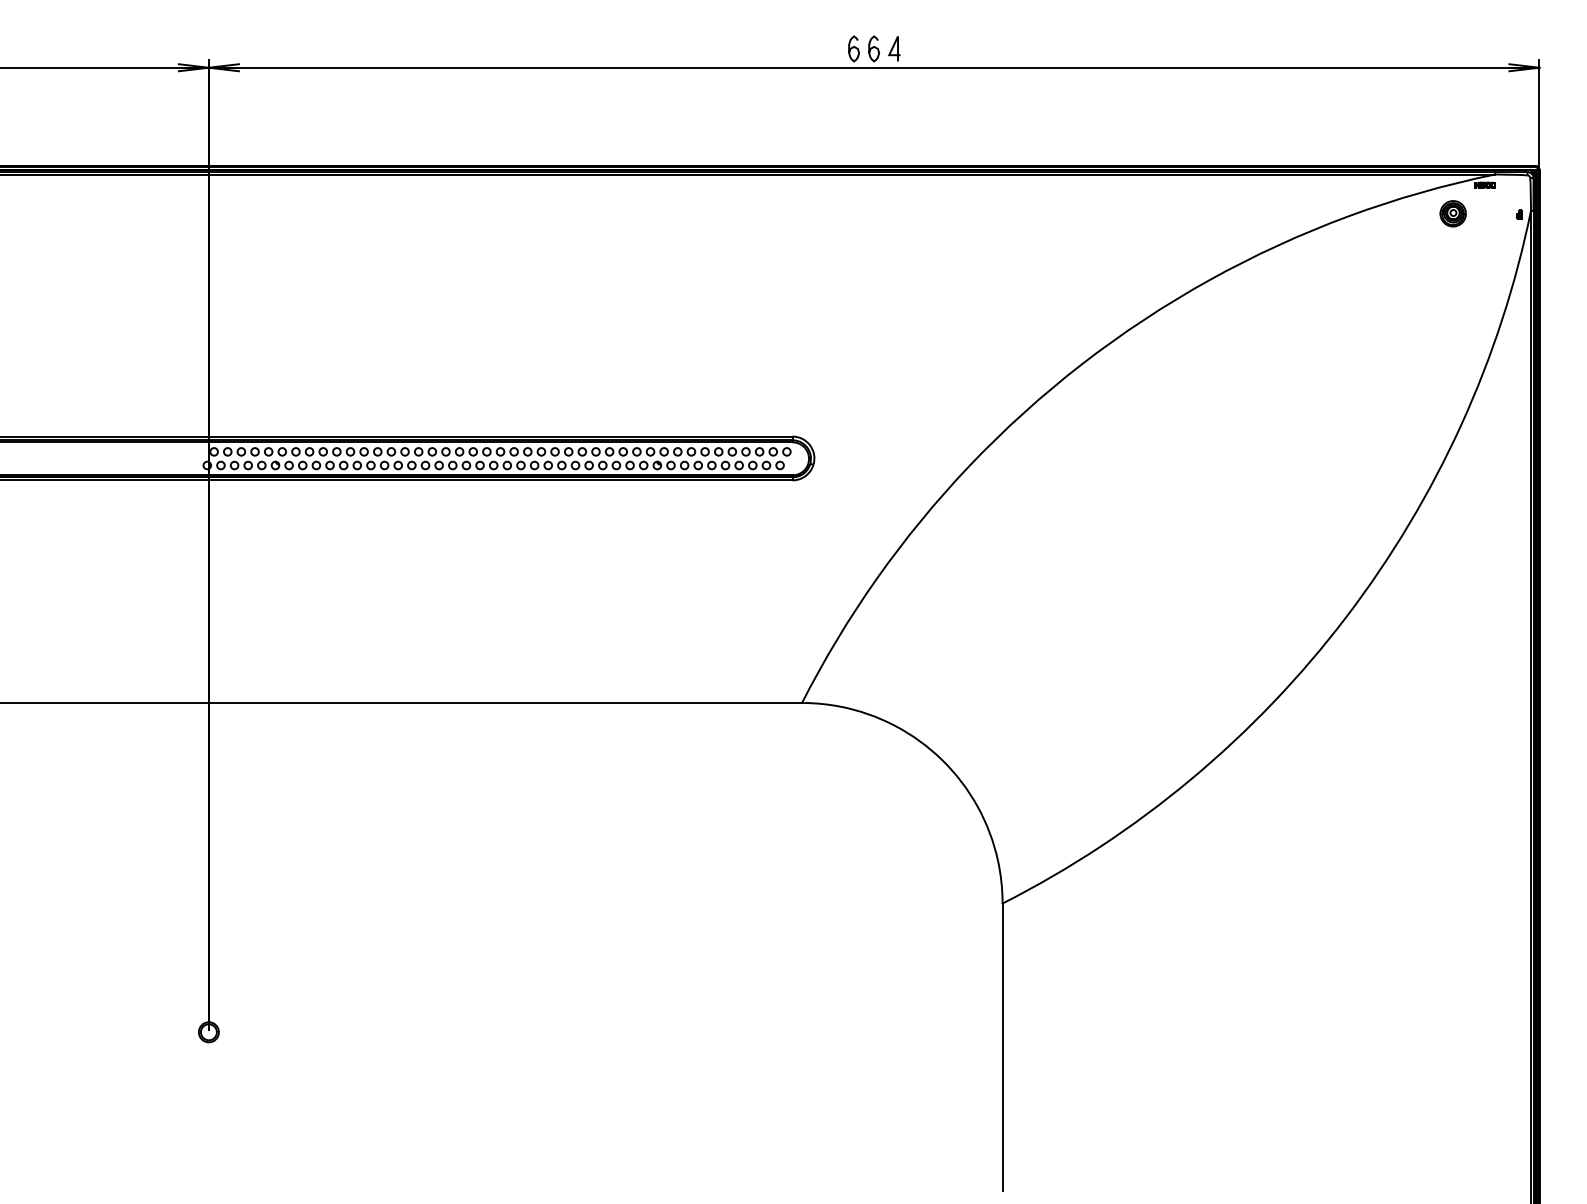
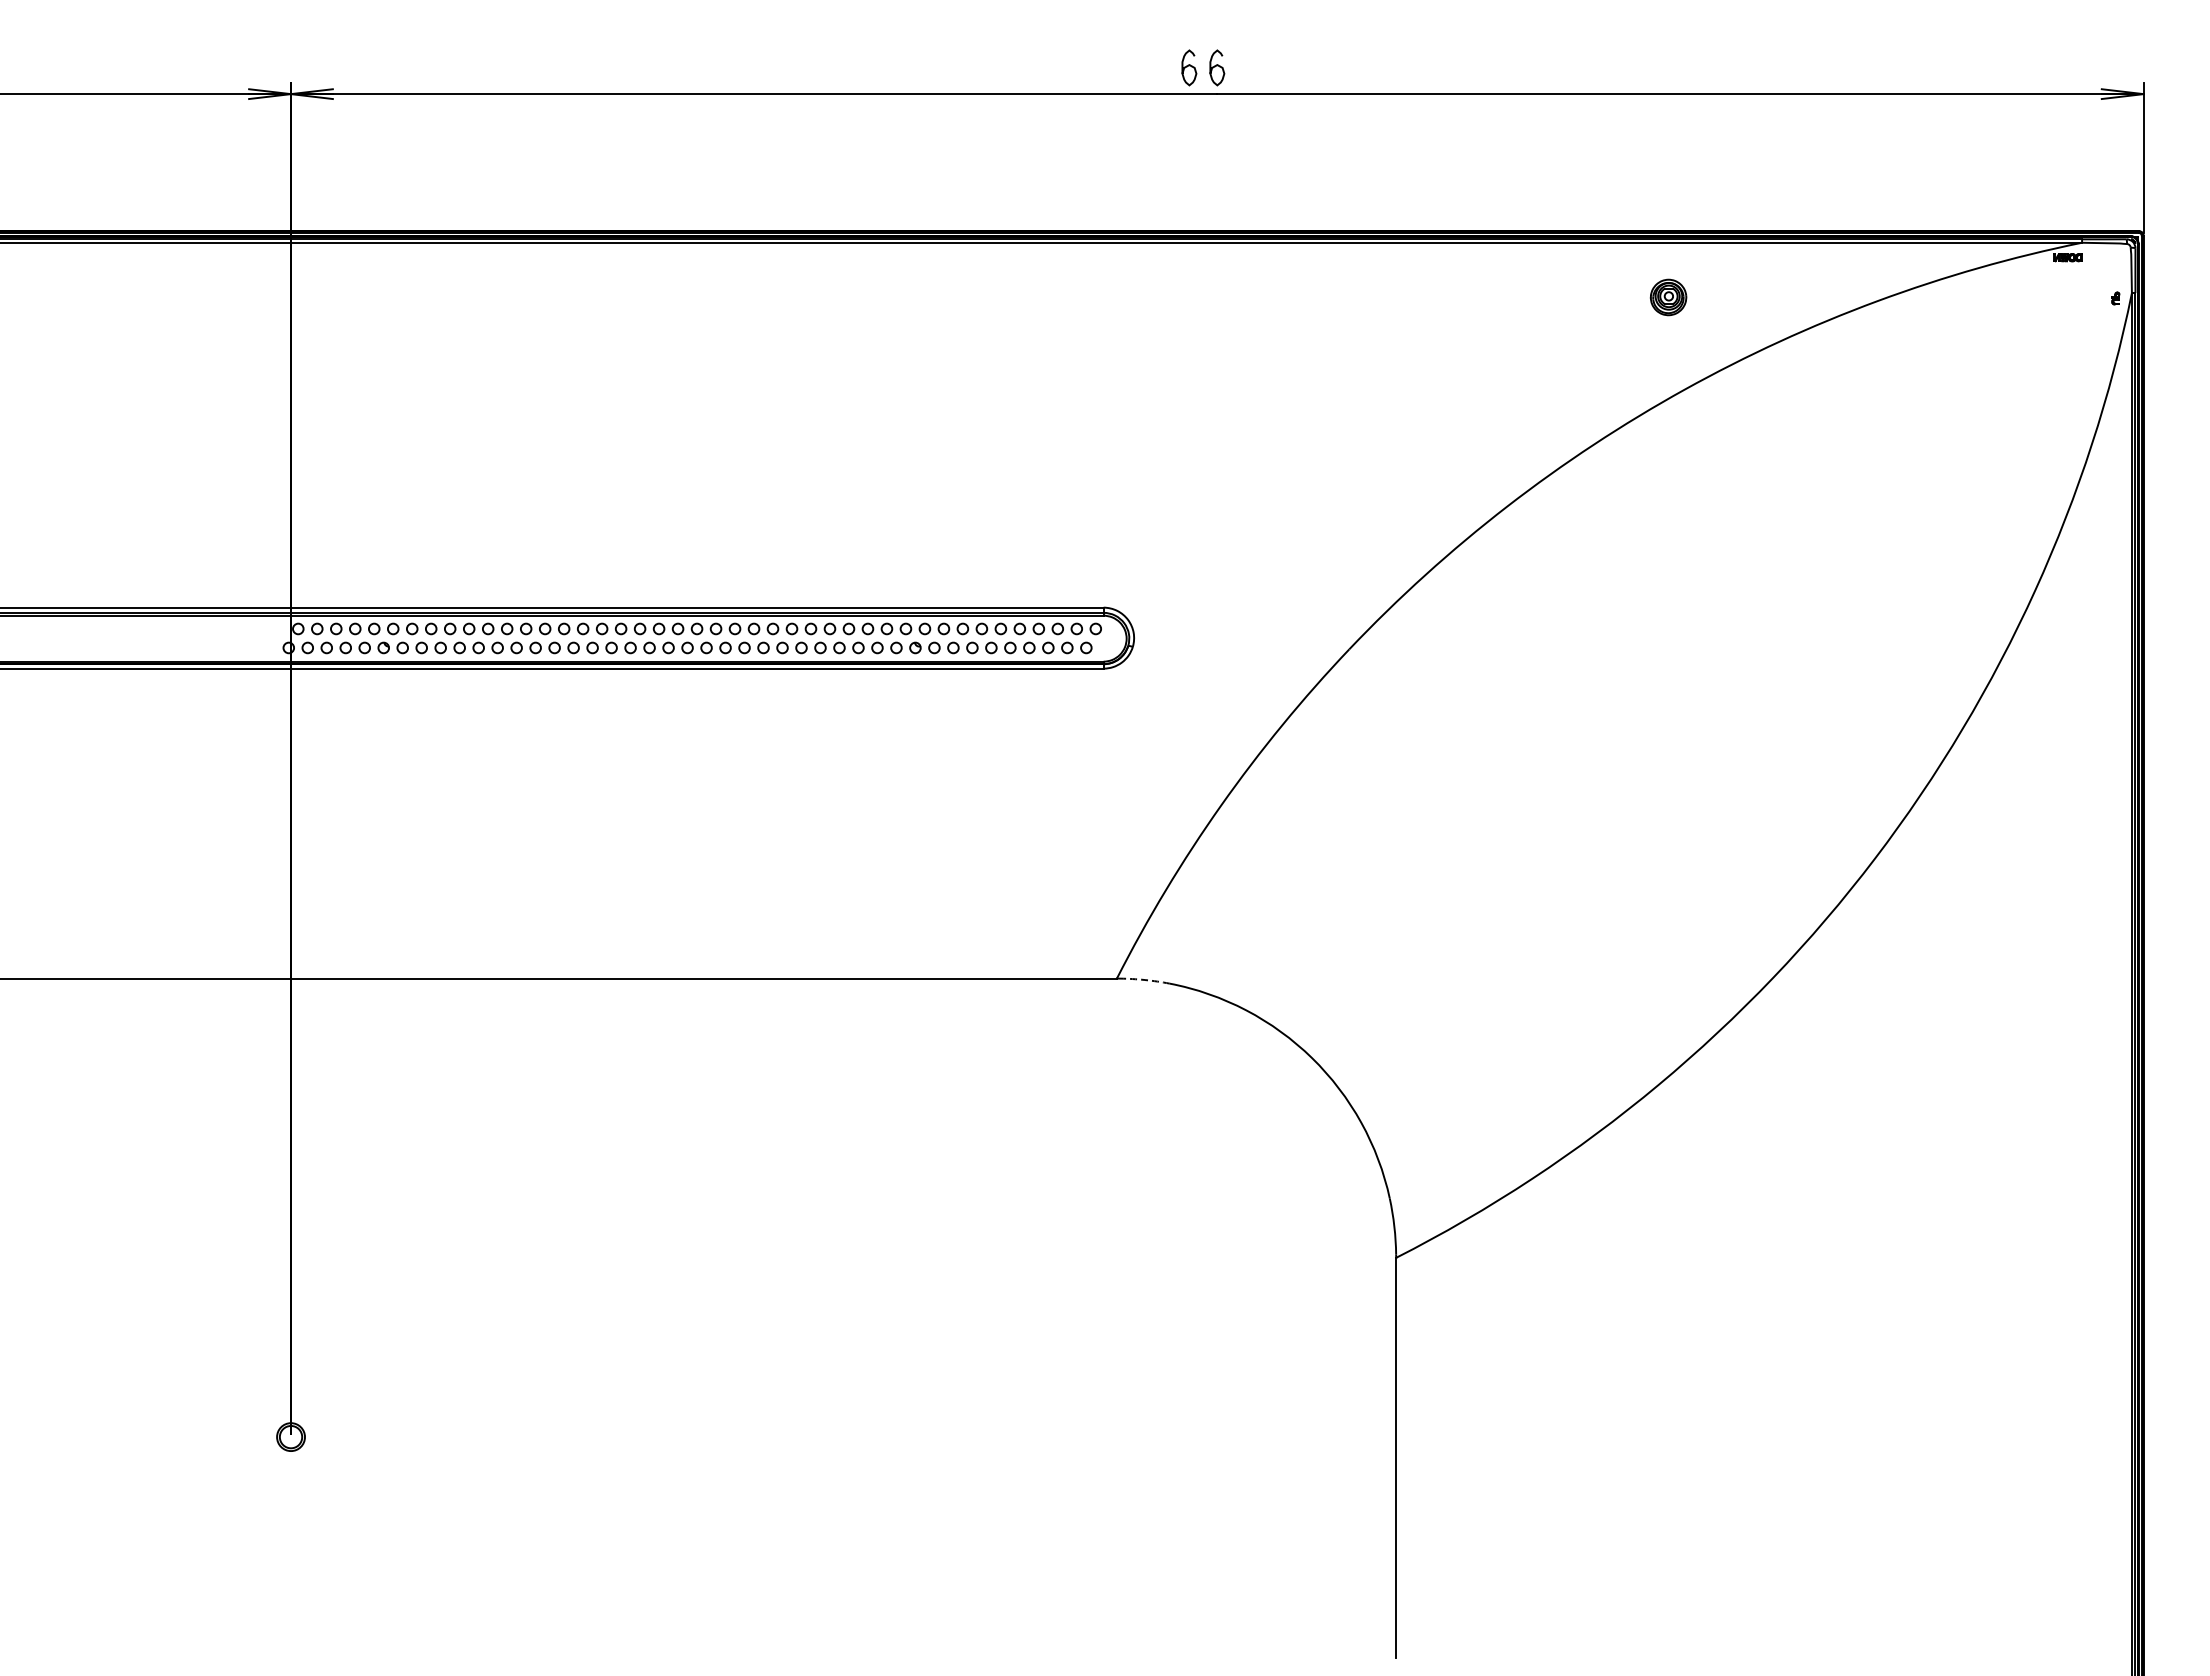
line: (893, 47) -> (1244, 66), removed
part: (1453, 213) -> (1668, 297), moved
arc: (822, 704) -> (1145, 980), solid -> dashed

